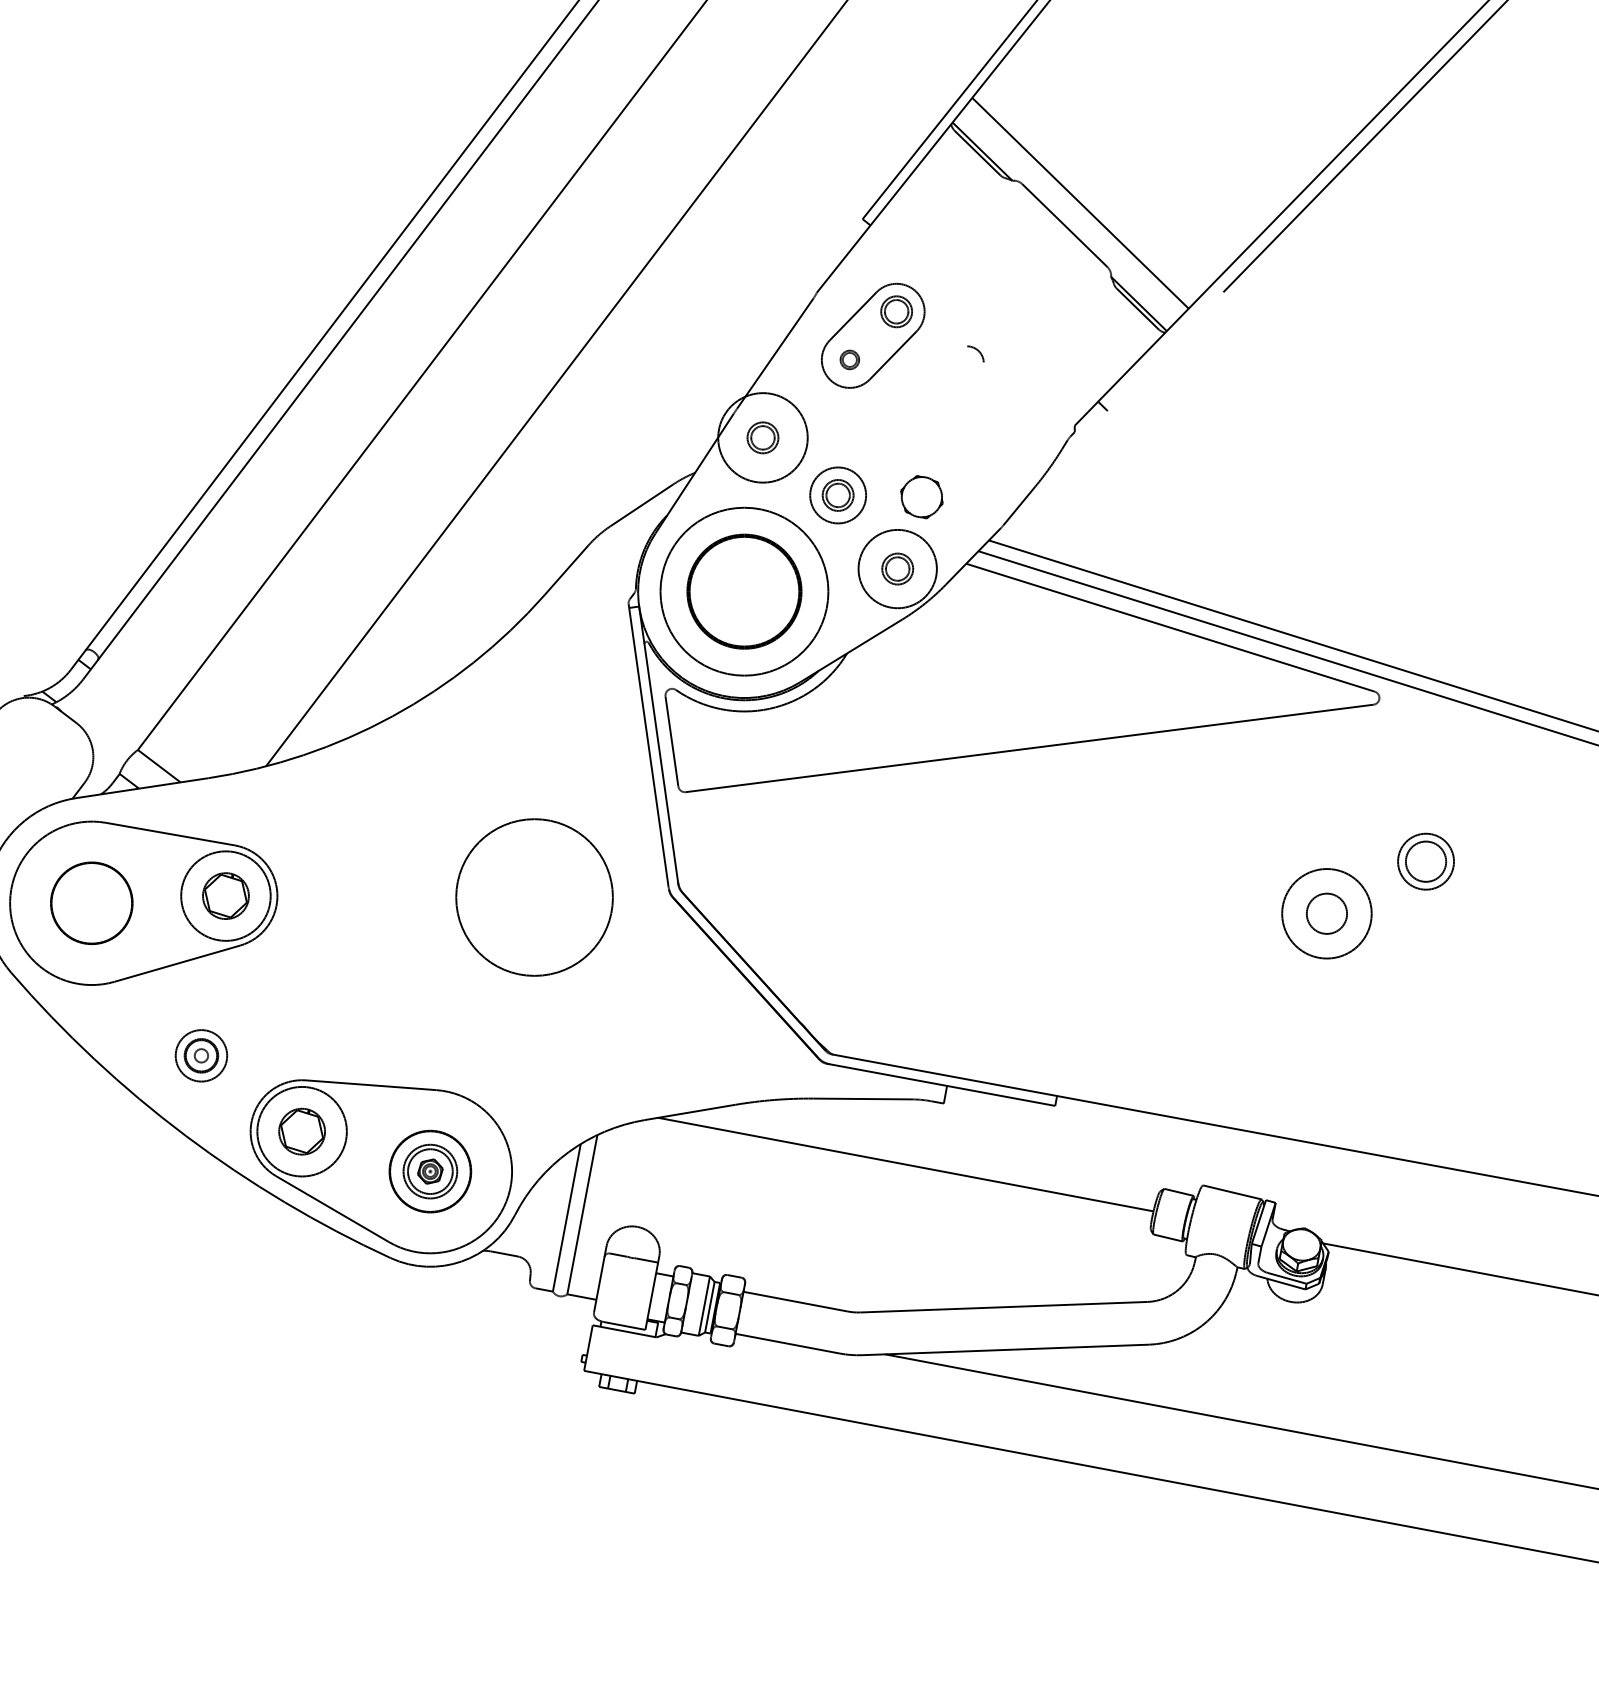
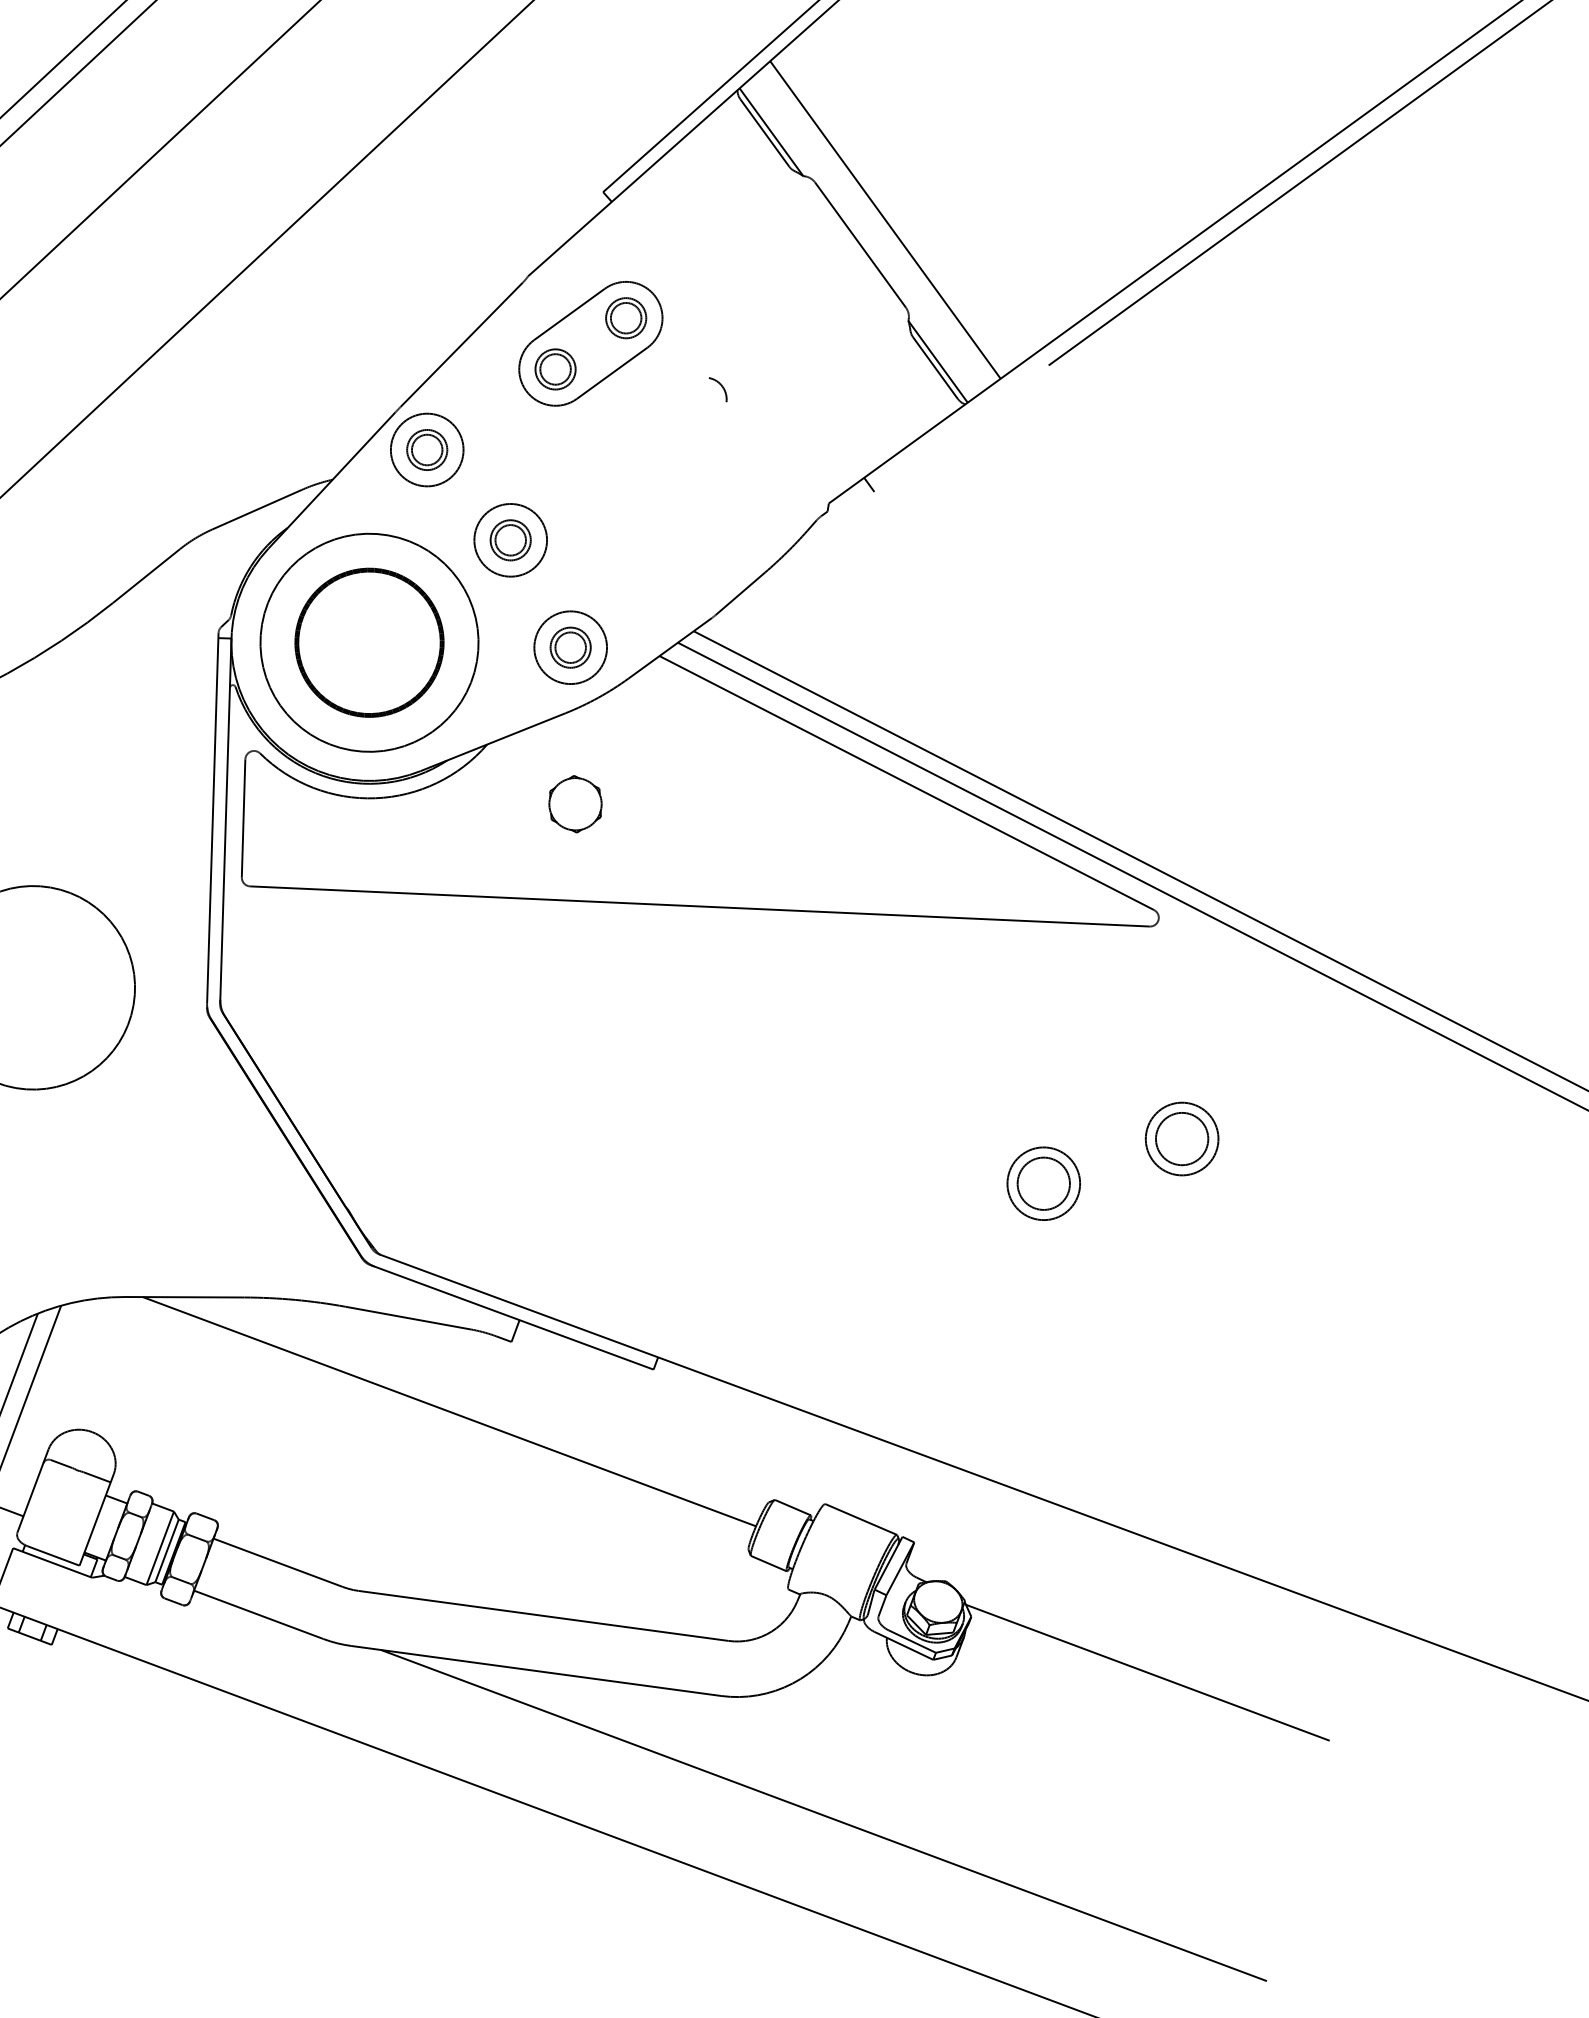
part: (849, 359) -> (555, 368), size x1.67
circle: (762, 437) -> (426, 449), size x0.62
part: (921, 497) -> (574, 804), moved
circle: (897, 569) -> (570, 648), size x0.71
circle: (1326, 913) -> (1043, 1183), size x0.62

